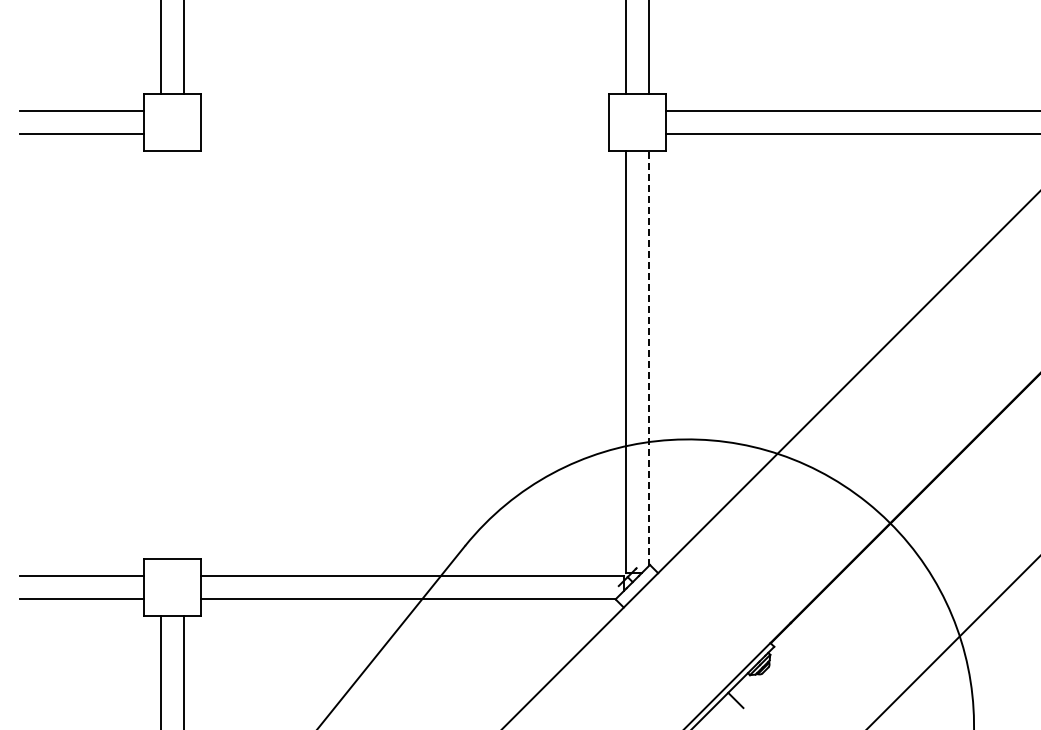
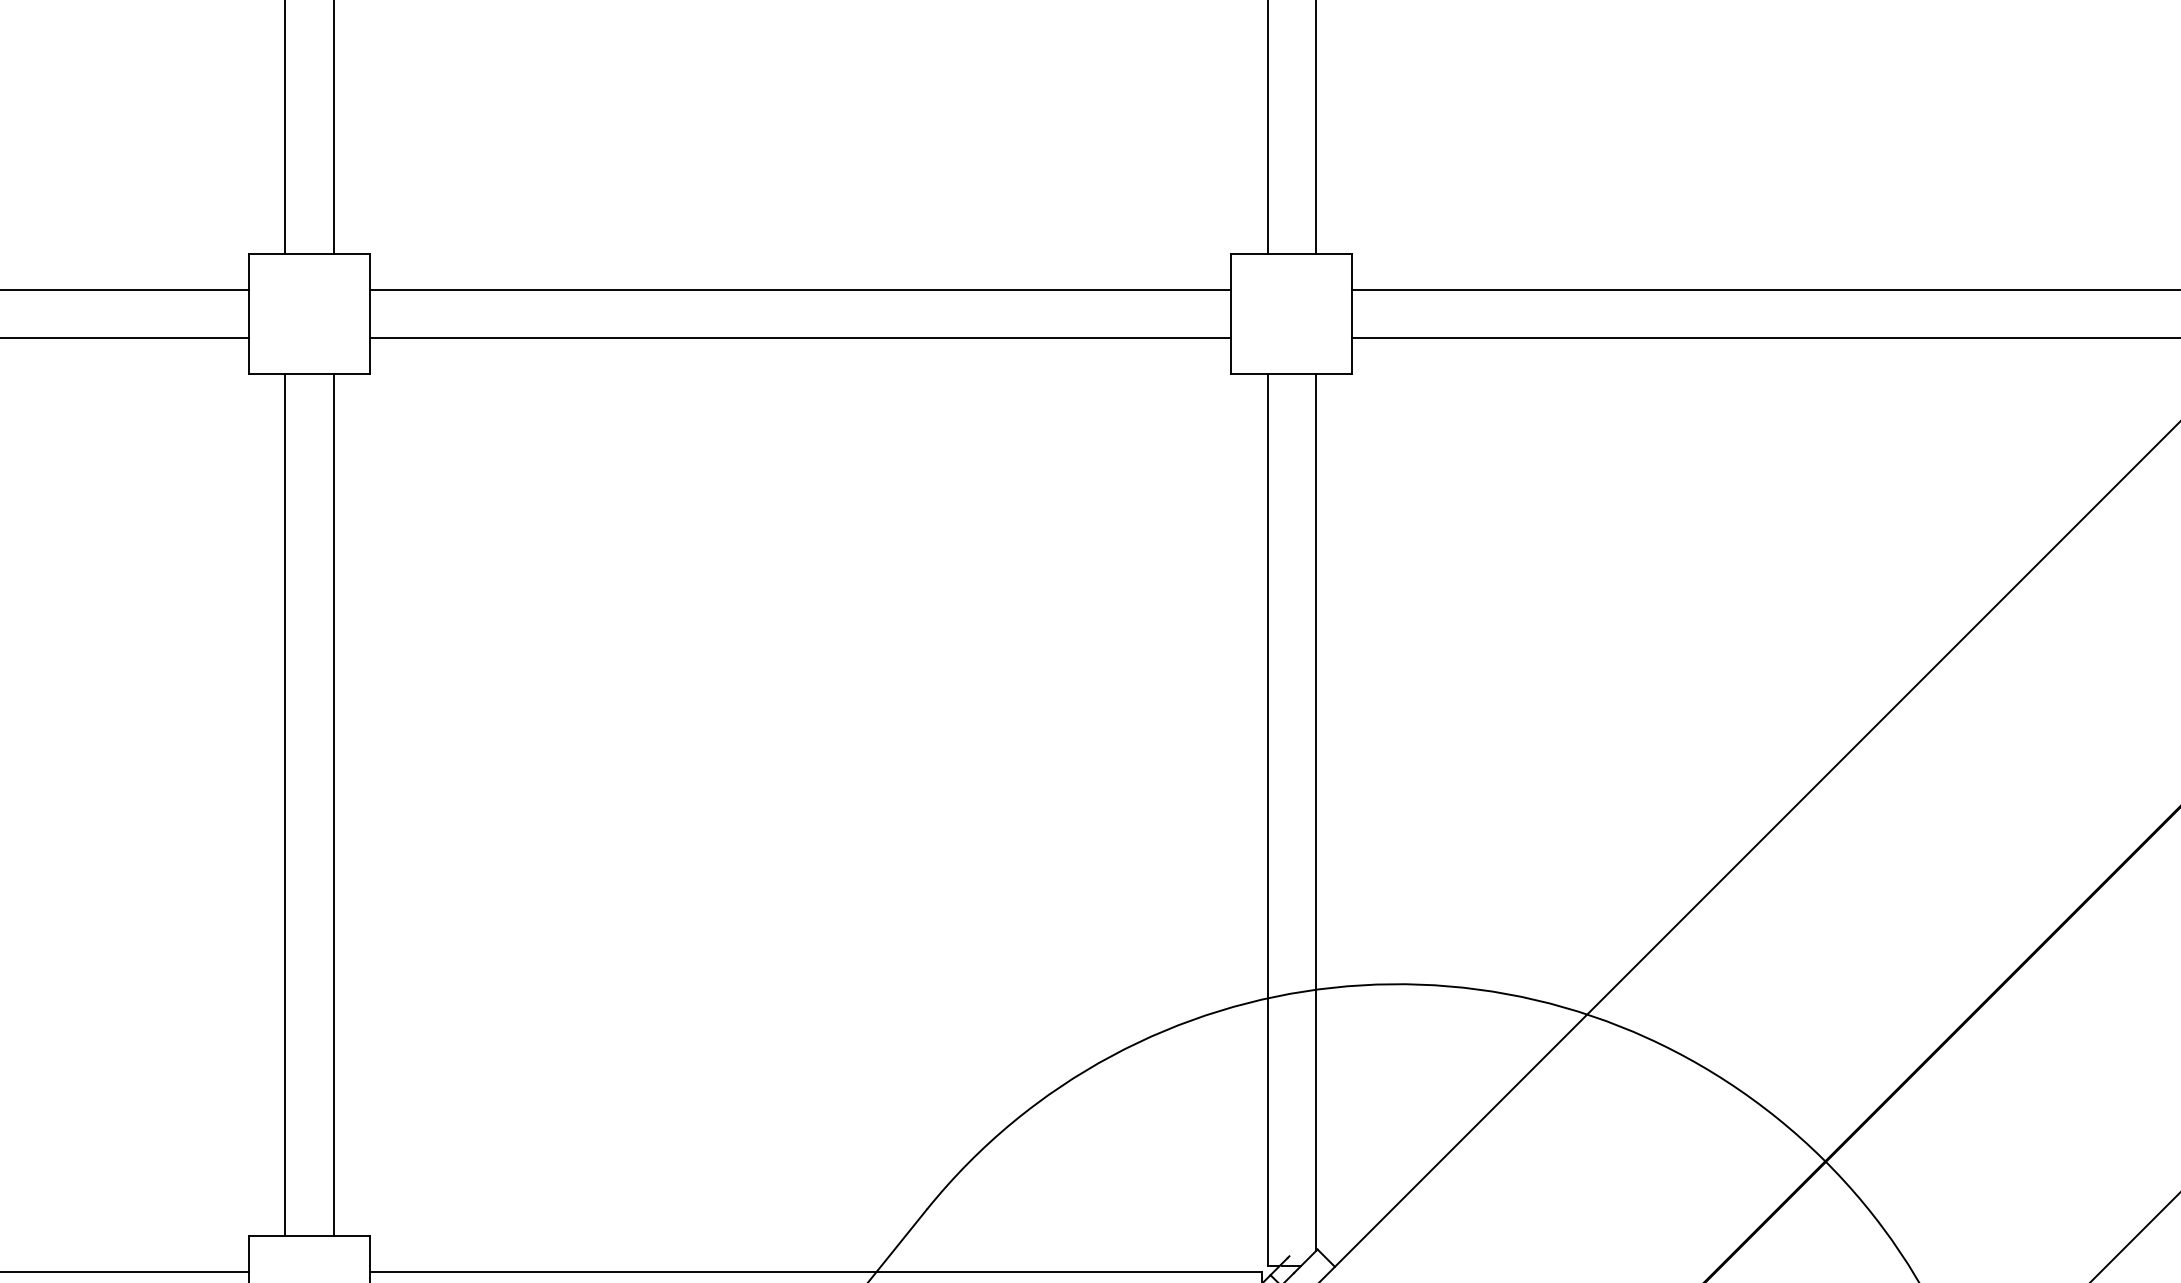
line: (405, 110) -> (800, 289), added
line: (405, 133) -> (800, 337), added
line: (161, 354) -> (285, 804), added
line: (184, 354) -> (333, 804), added
line: (649, 357) -> (1316, 811), dashed -> solid

